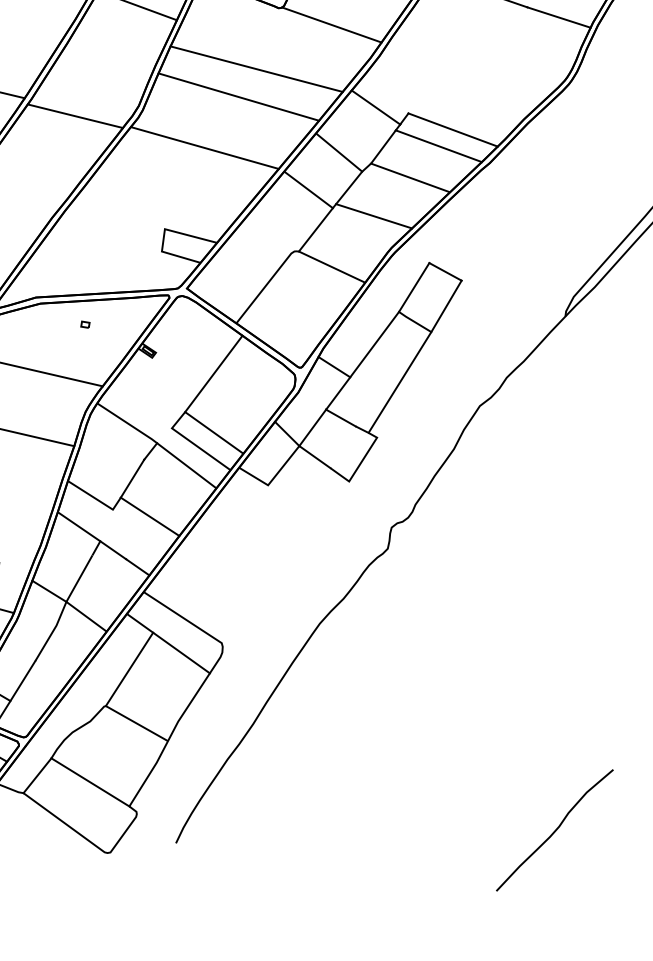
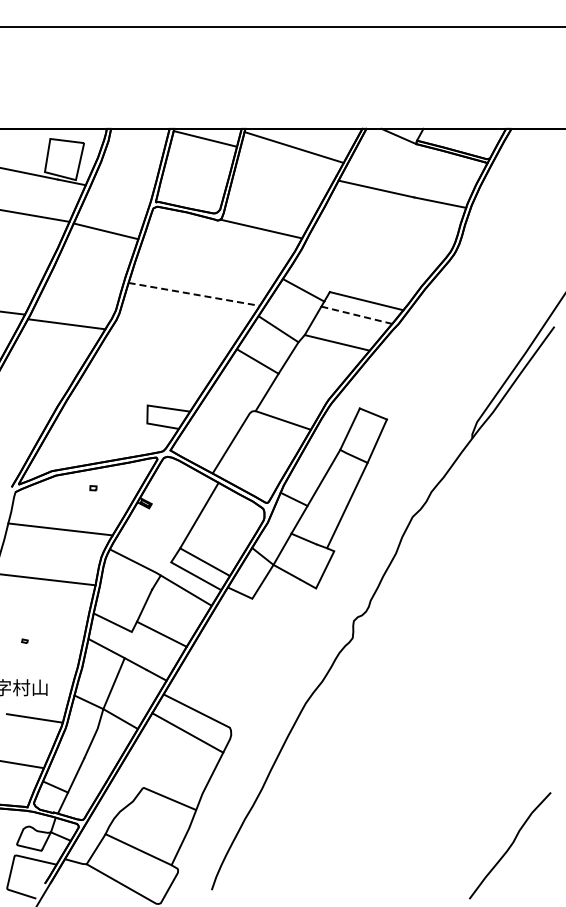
line: (256, 68) -> (205, 270), removed
line: (239, 97) -> (194, 294), solid -> dashed
line: (439, 146) -> (357, 315), solid -> dashed
line: (204, 147) -> (171, 337), removed
line: (373, 216) -> (311, 376), removed
line: (128, 668) -> (158, 756), removed

